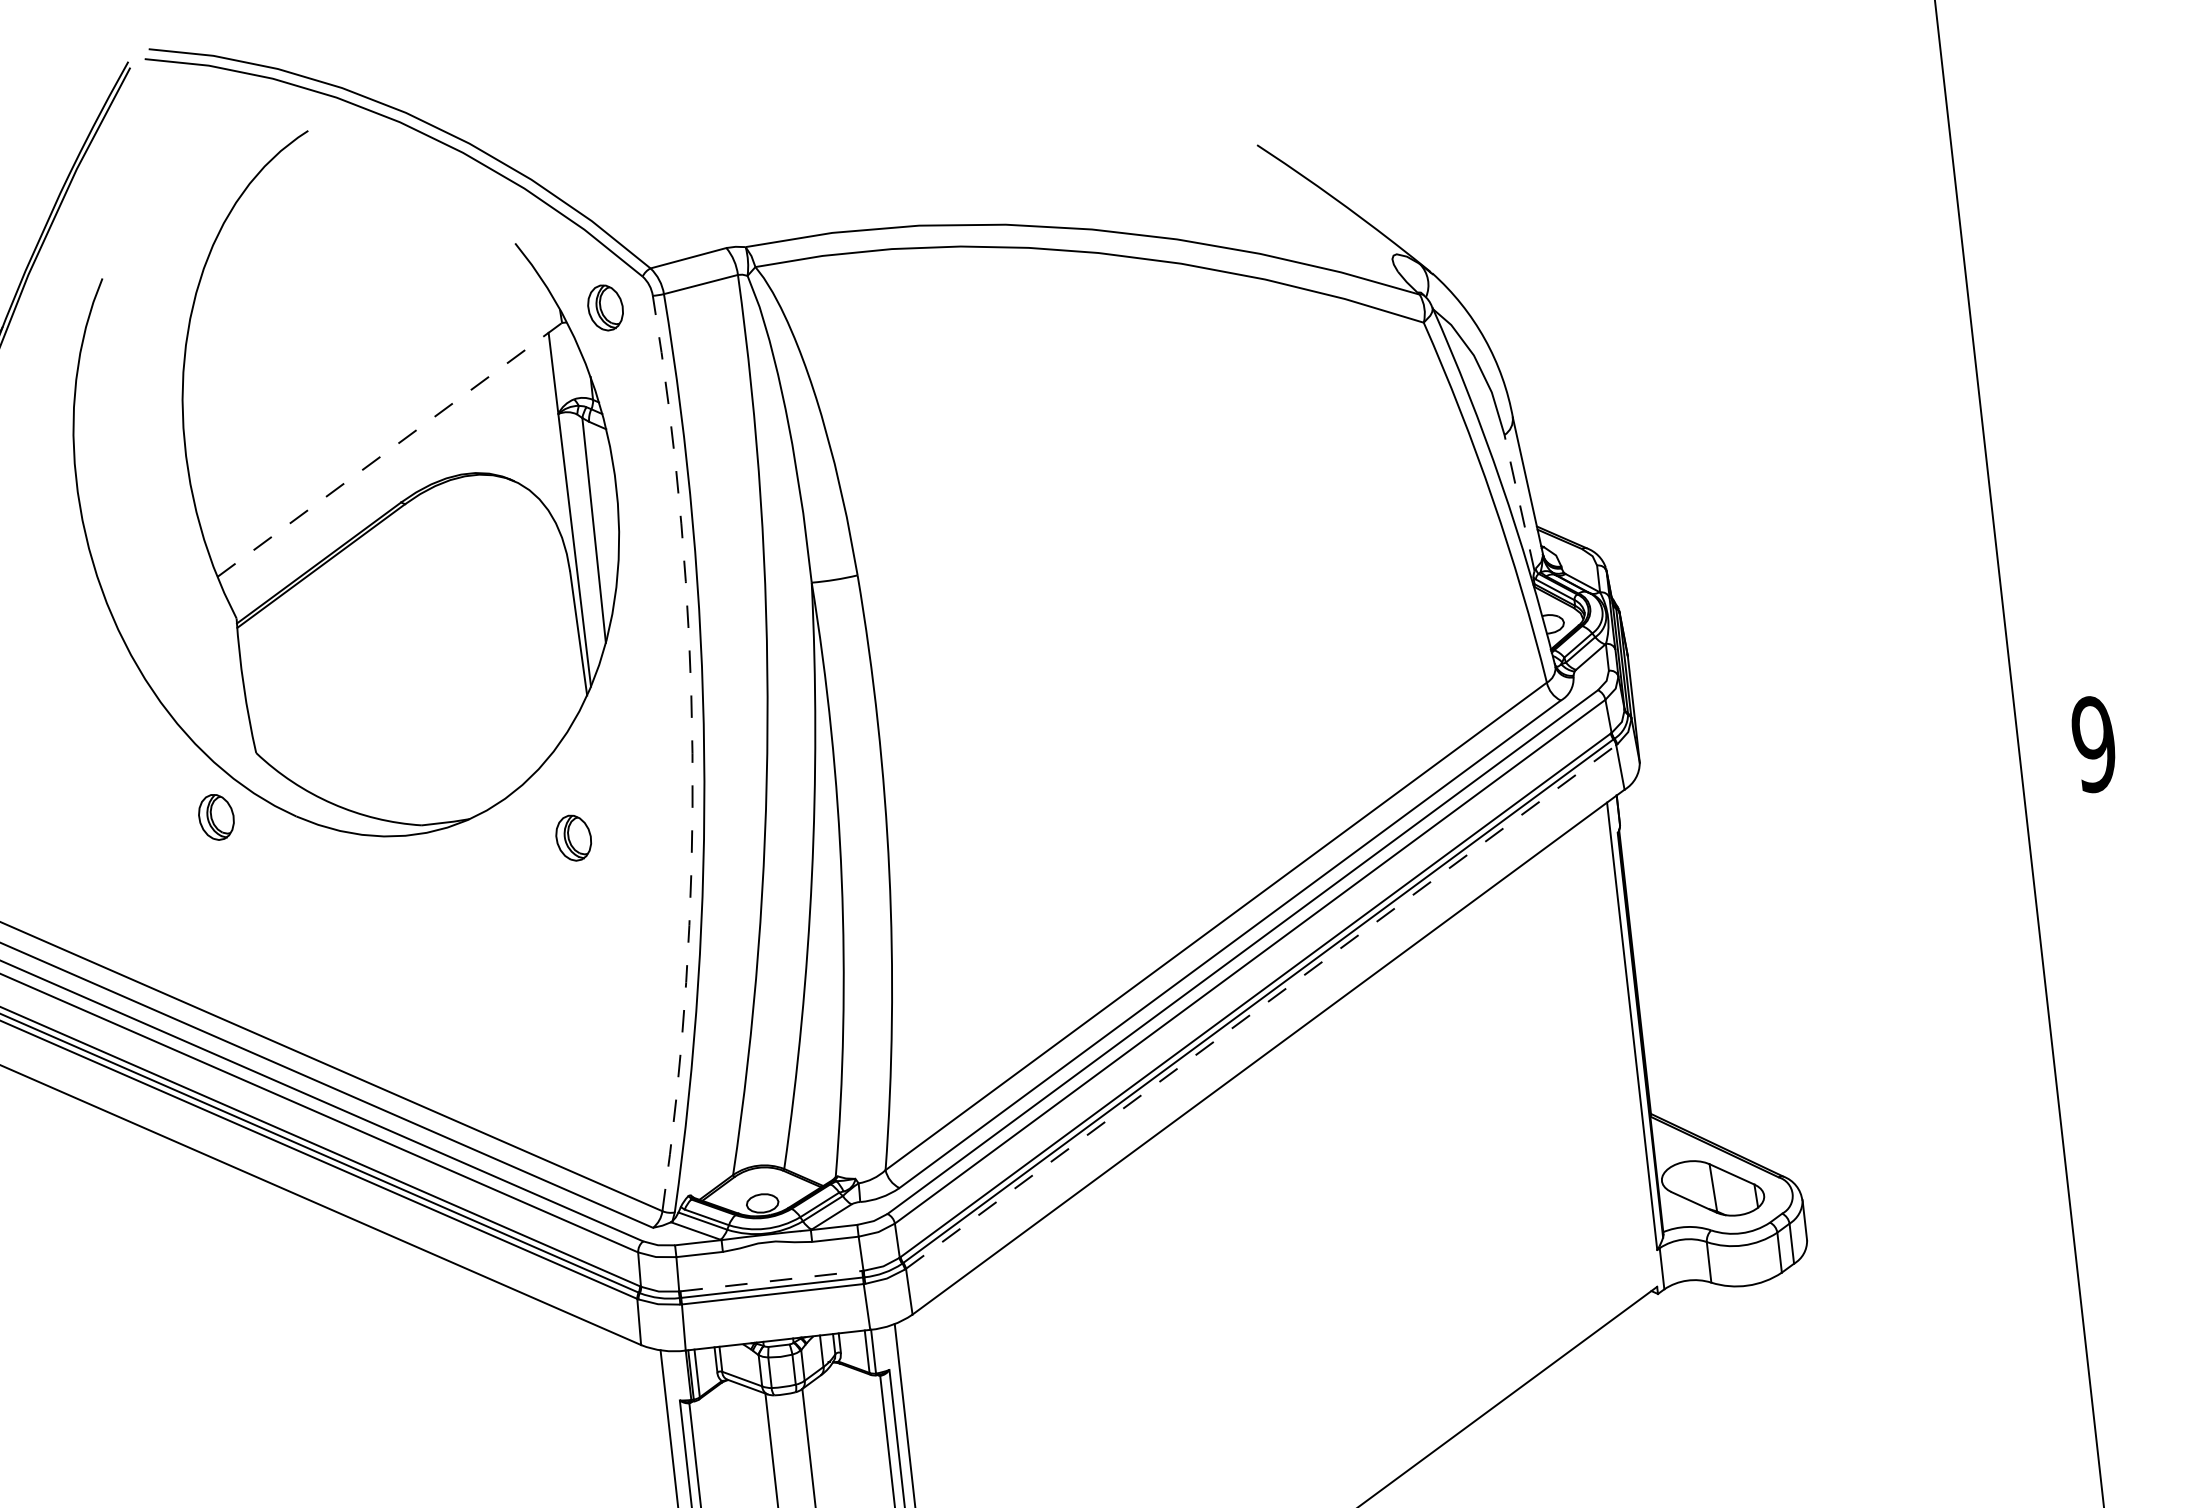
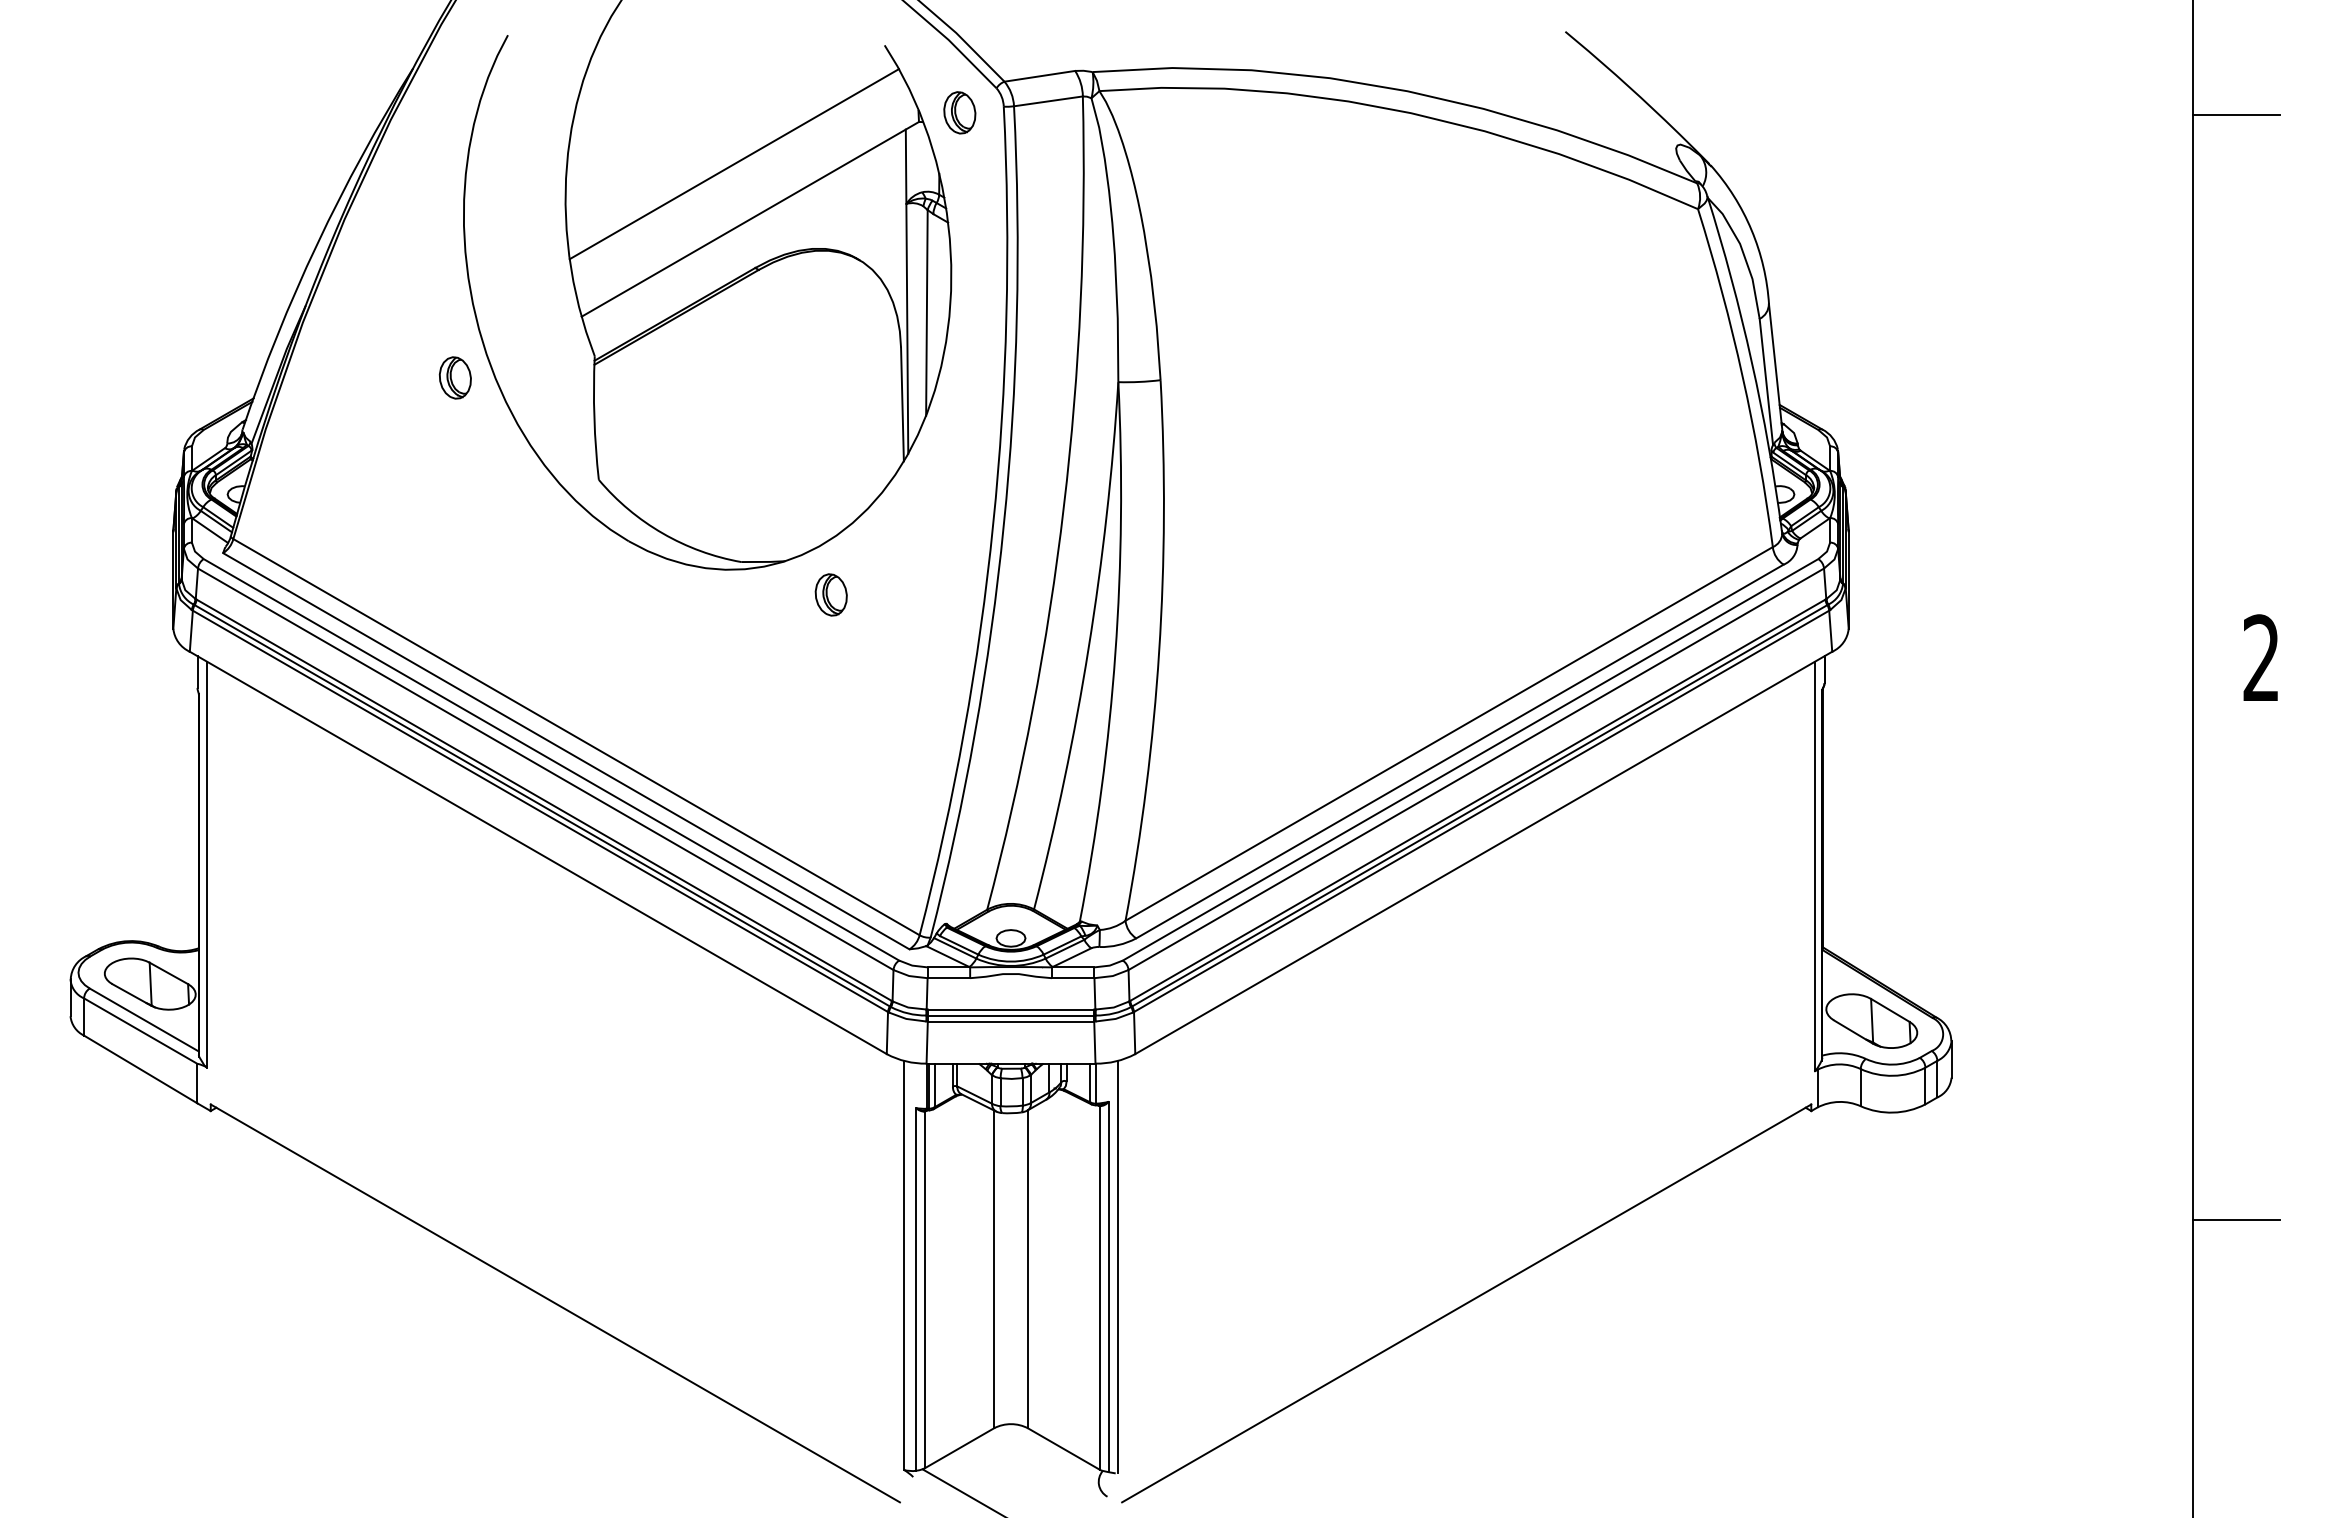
line: (2000, 154) -> (2236, 115), added
line: (365, 391) -> (734, 164), added
line: (389, 450) -> (750, 219), dashed -> solid
line: (1519, 503) -> (1766, 382), dashed -> solid
text: (2093, 744) -> (2260, 658), 9 -> 2
arc: (692, 753) -> (993, 524), dashed -> solid
part: (215, 816) -> (454, 377), moved
part: (572, 837) -> (830, 594), moved
line: (1262, 1007) -> (1482, 811), dashed -> solid
line: (771, 1281) -> (1011, 1009), dashed -> solid
line: (2135, 1360) -> (2236, 1219), added

